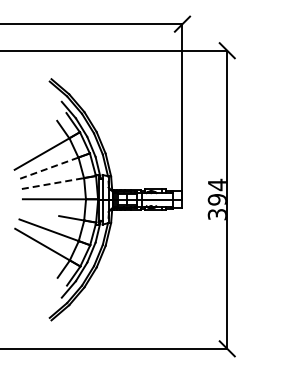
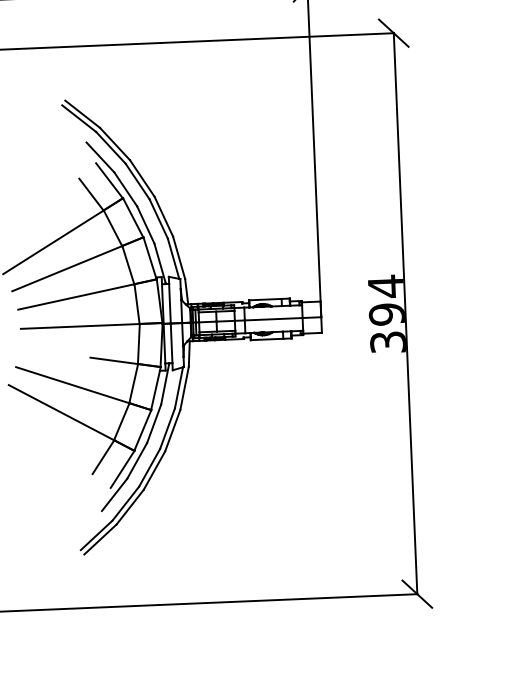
line: (48, 168) -> (66, 268), dashed -> solid
line: (52, 183) -> (75, 296), dashed -> solid

